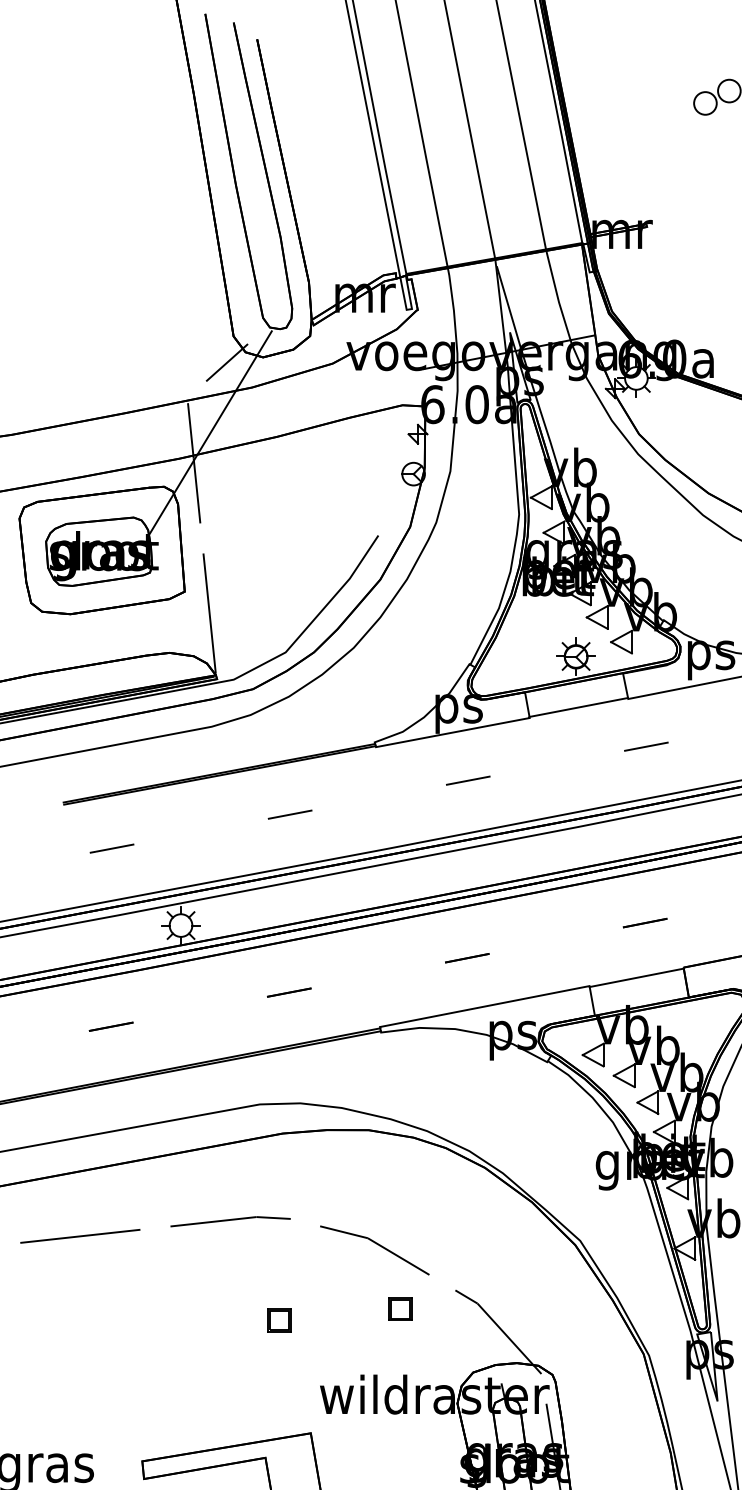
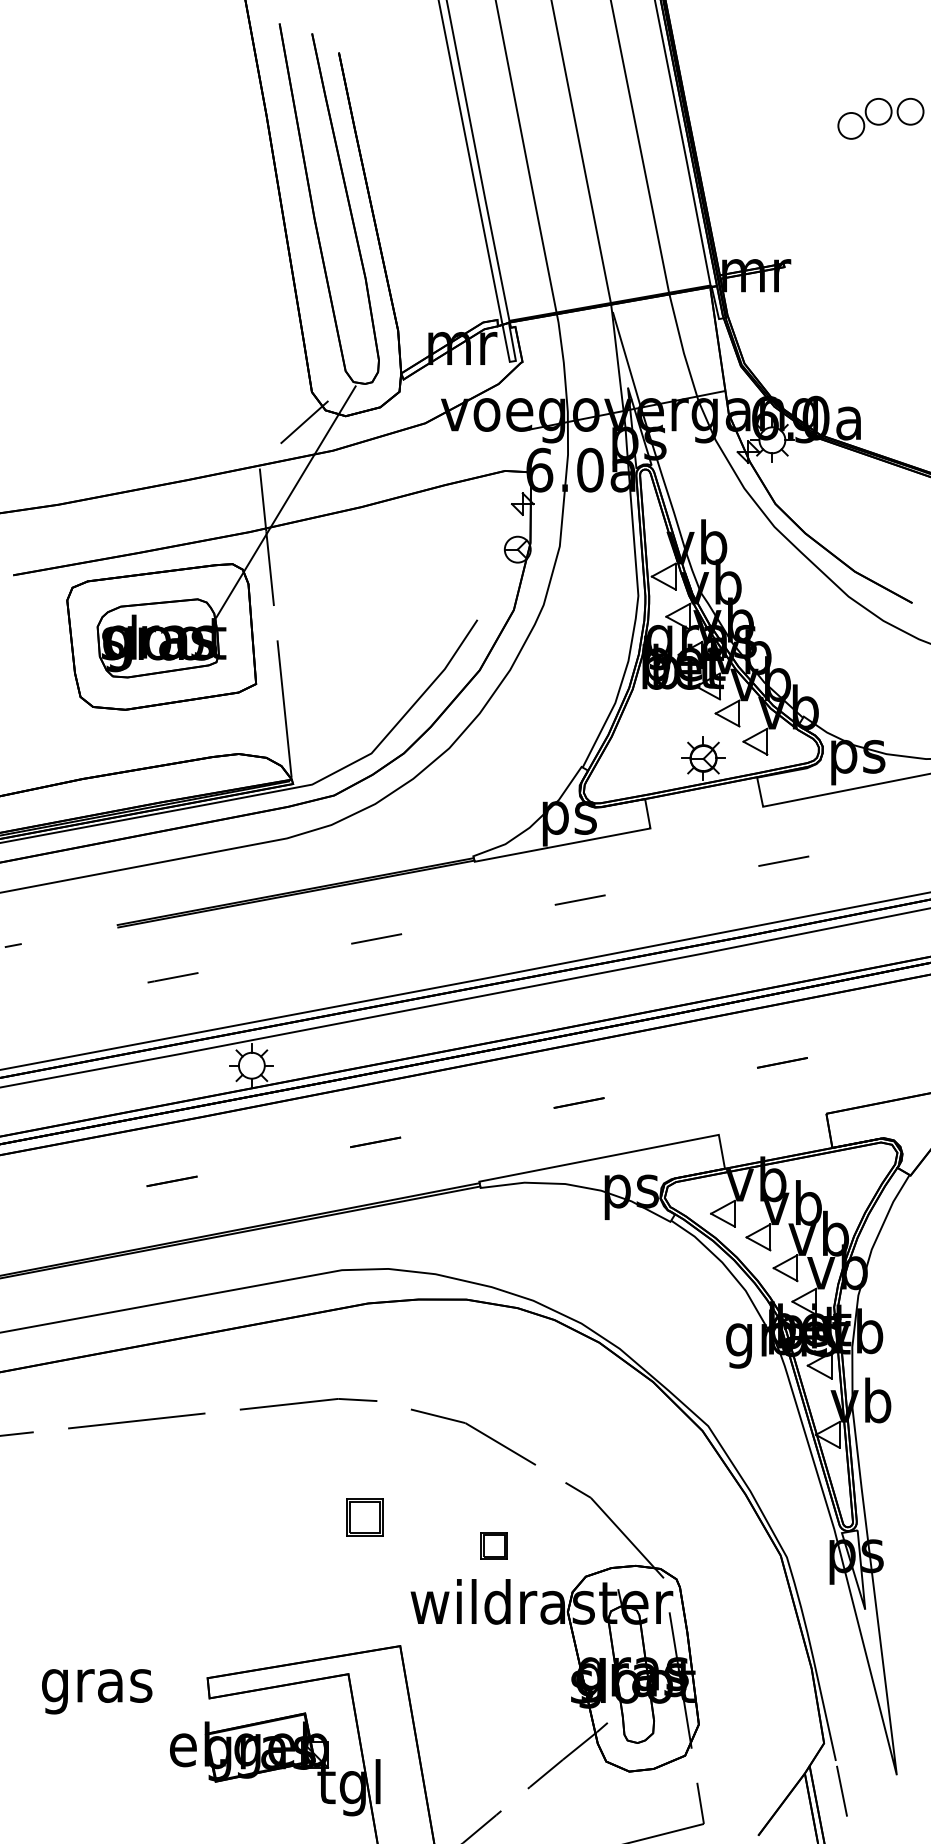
line: (578, 707) -> (706, 816), removed
line: (636, 976) -> (772, 1124), removed
part: (399, 1308) -> (493, 1545), moved
part: (279, 1320) -> (364, 1517), size x1.4

